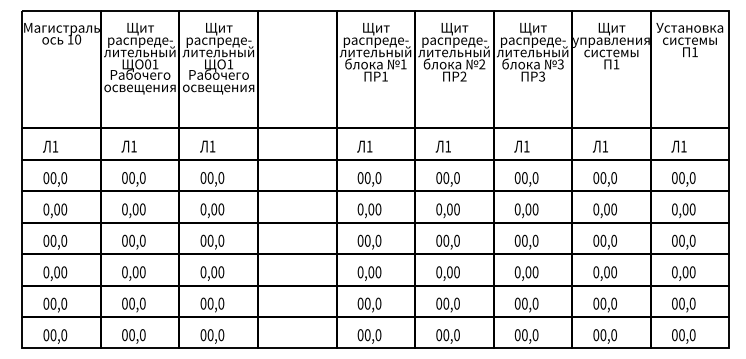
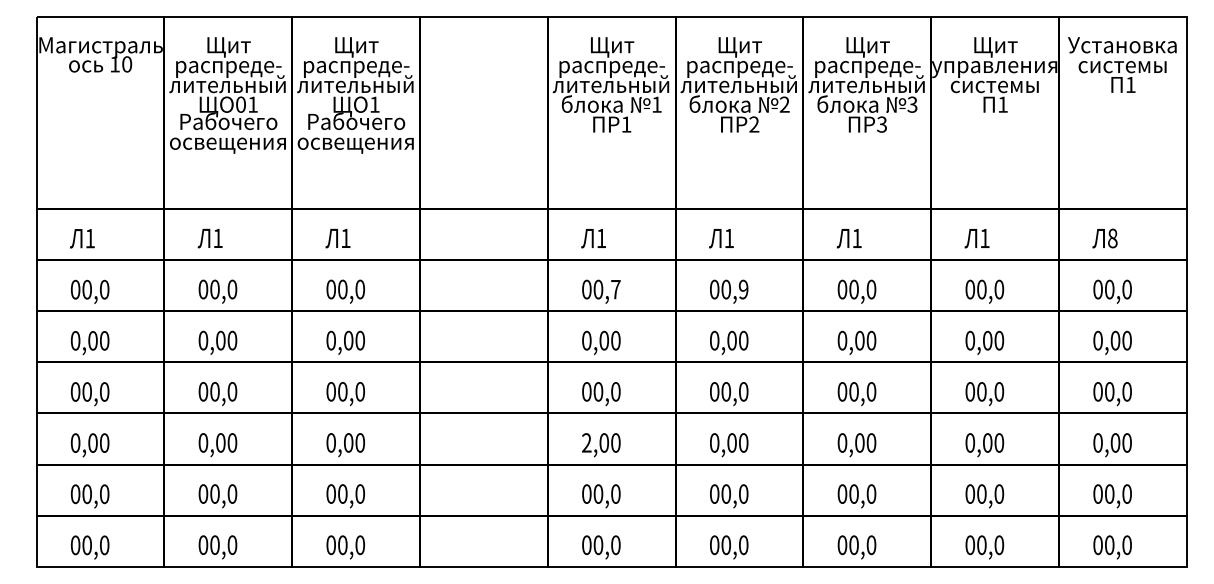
text: (683, 146) -> (1112, 238), 1 -> 8
text: (456, 177) -> (742, 288), 00,0 -> 00,9
text: (378, 178) -> (615, 290), 00,0 -> 00,7
text: (360, 272) -> (586, 443), 0,00 -> 2,00

